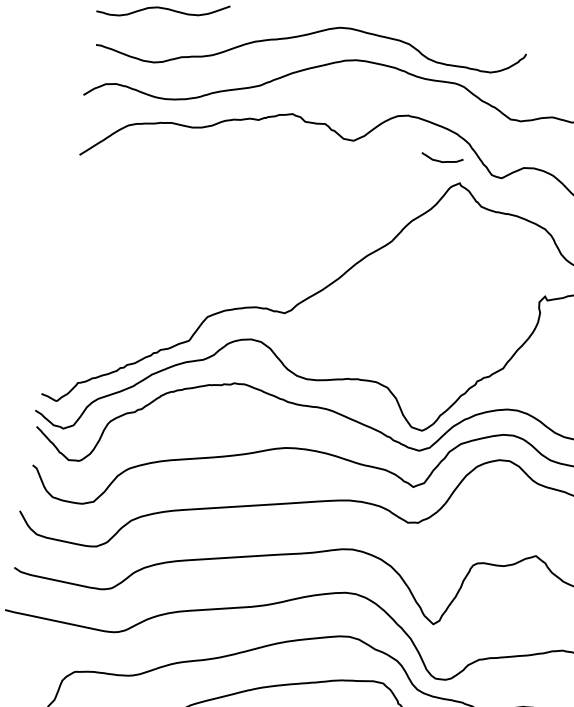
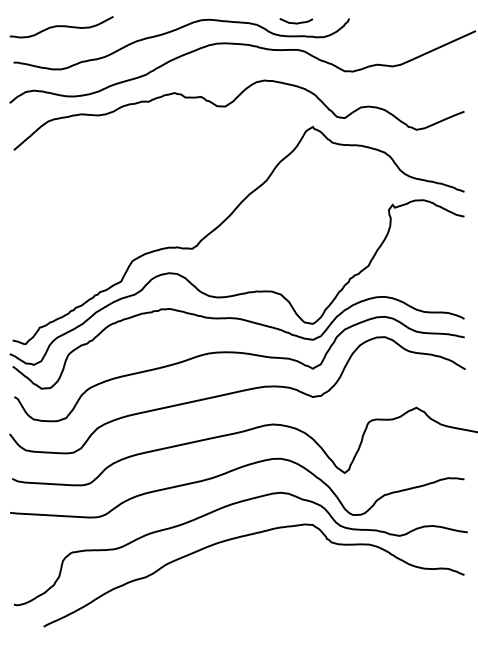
curve: (442, 160) -> (296, 22), moved

